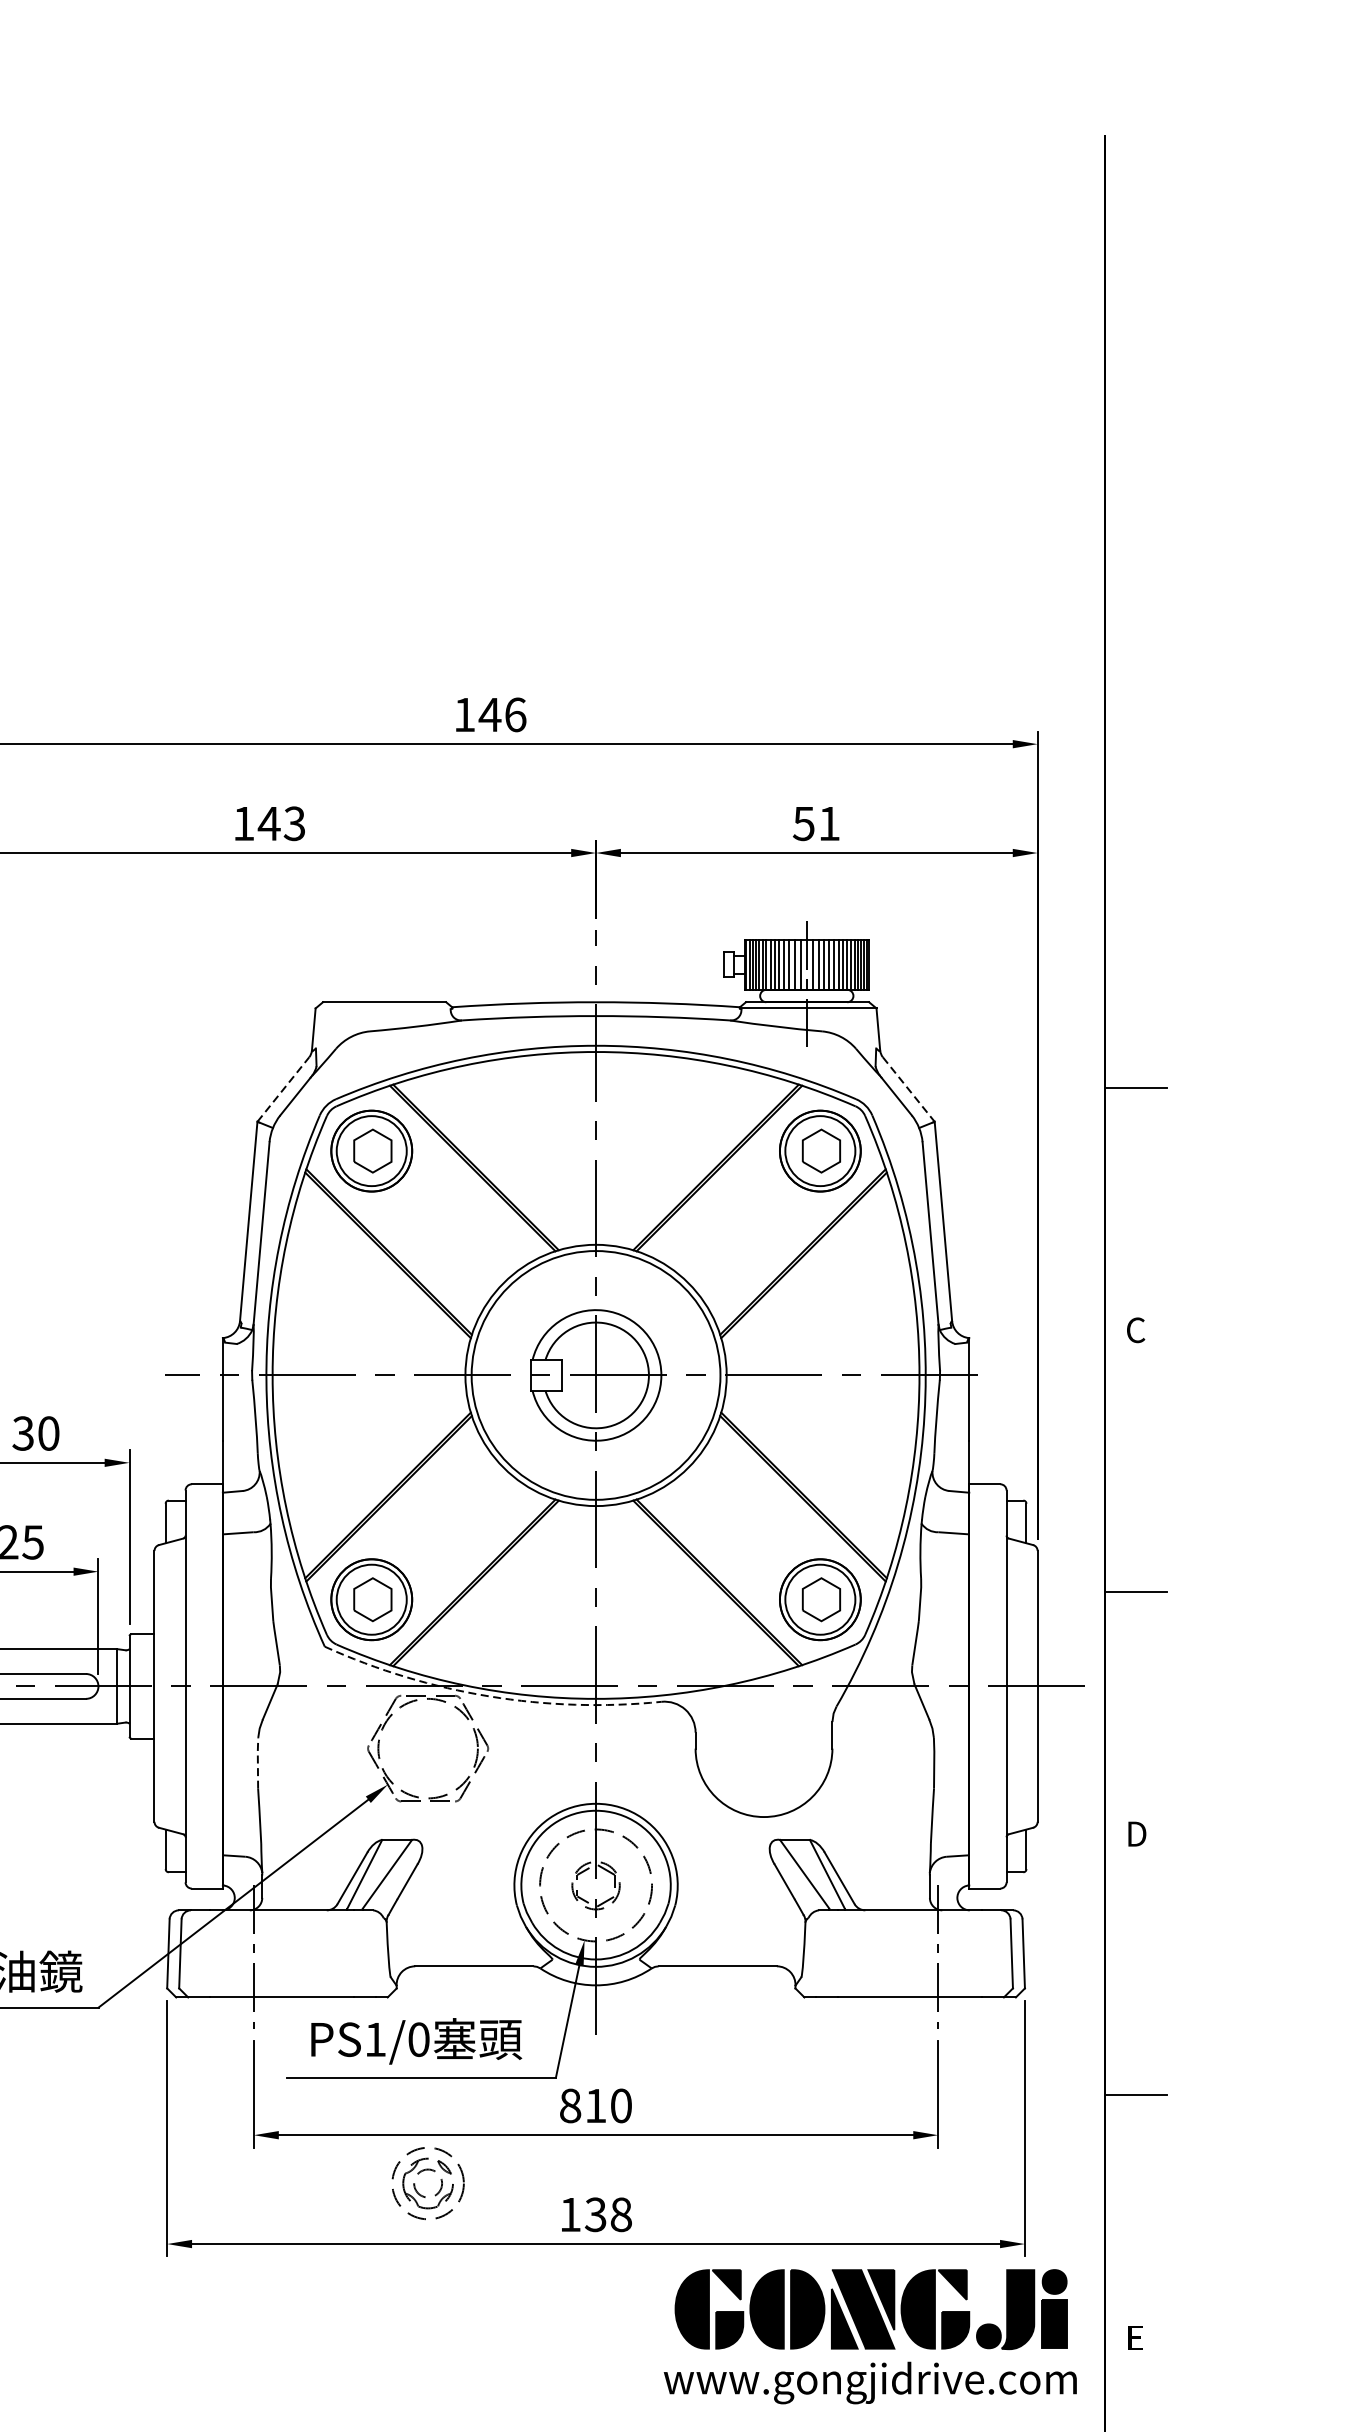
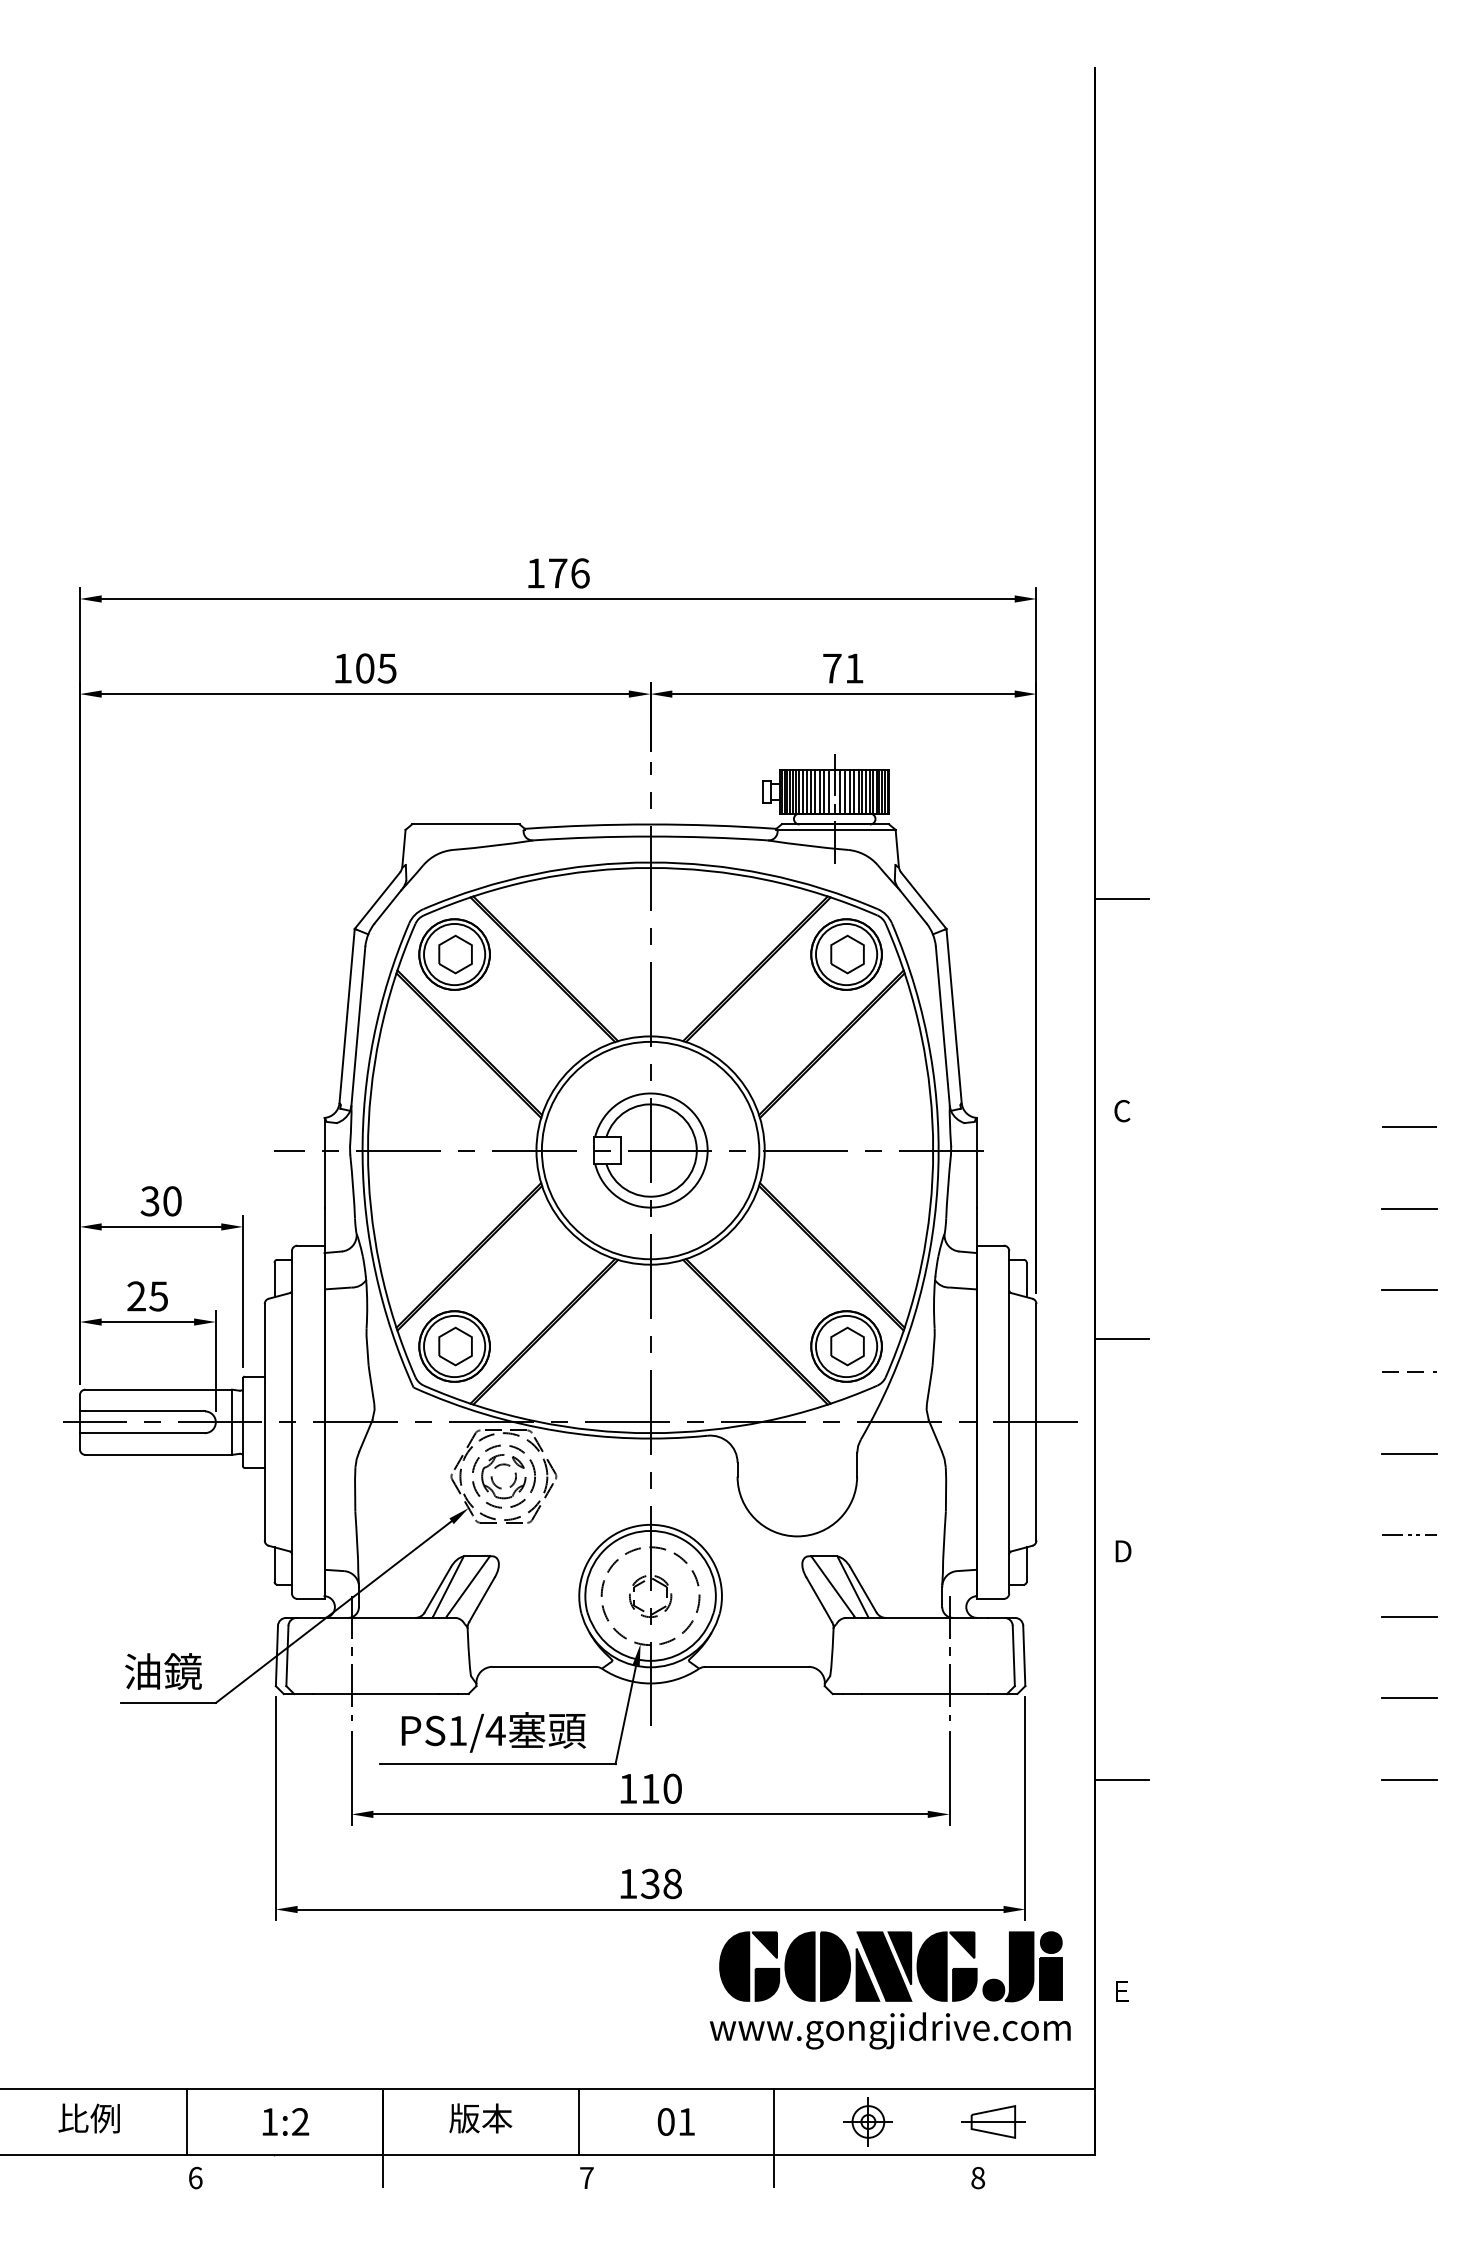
text: (489, 714) -> (557, 573), 146 -> 176
text: (281, 823) -> (375, 668), 143 -> 105
text: (803, 823) -> (831, 668), 51 -> 71
line: (283, 1089) -> (377, 900), dashed -> solid
line: (909, 1090) -> (924, 901), dashed -> solid
arc: (489, 1696) -> (557, 1431), dashed -> solid
line: (258, 1762) -> (355, 1488), dashed -> solid
text: (418, 2039) -> (495, 1730), PS1/0 -> PS1/4
text: (570, 2105) -> (628, 1788), 810 -> 110
part: (419, 2174) -> (496, 1468), moved

